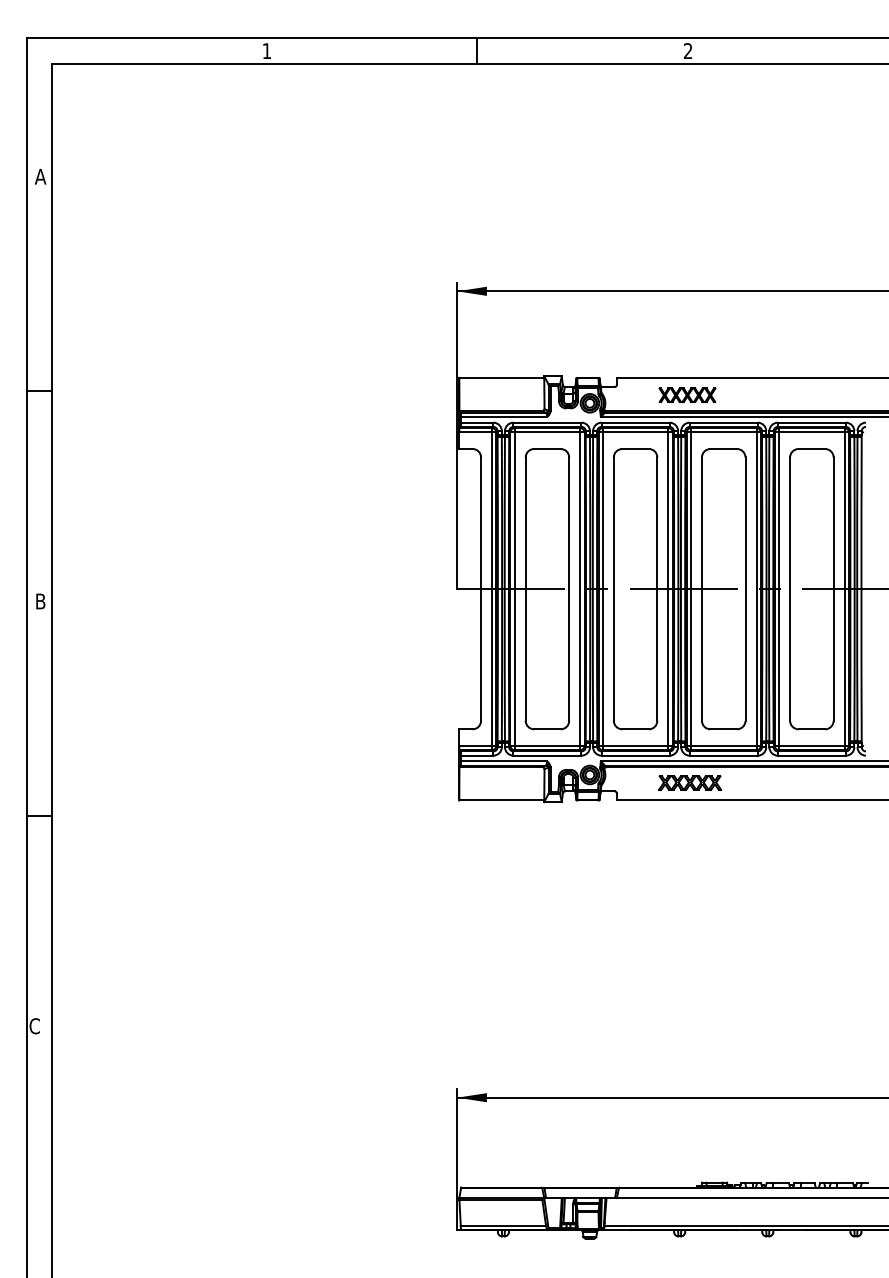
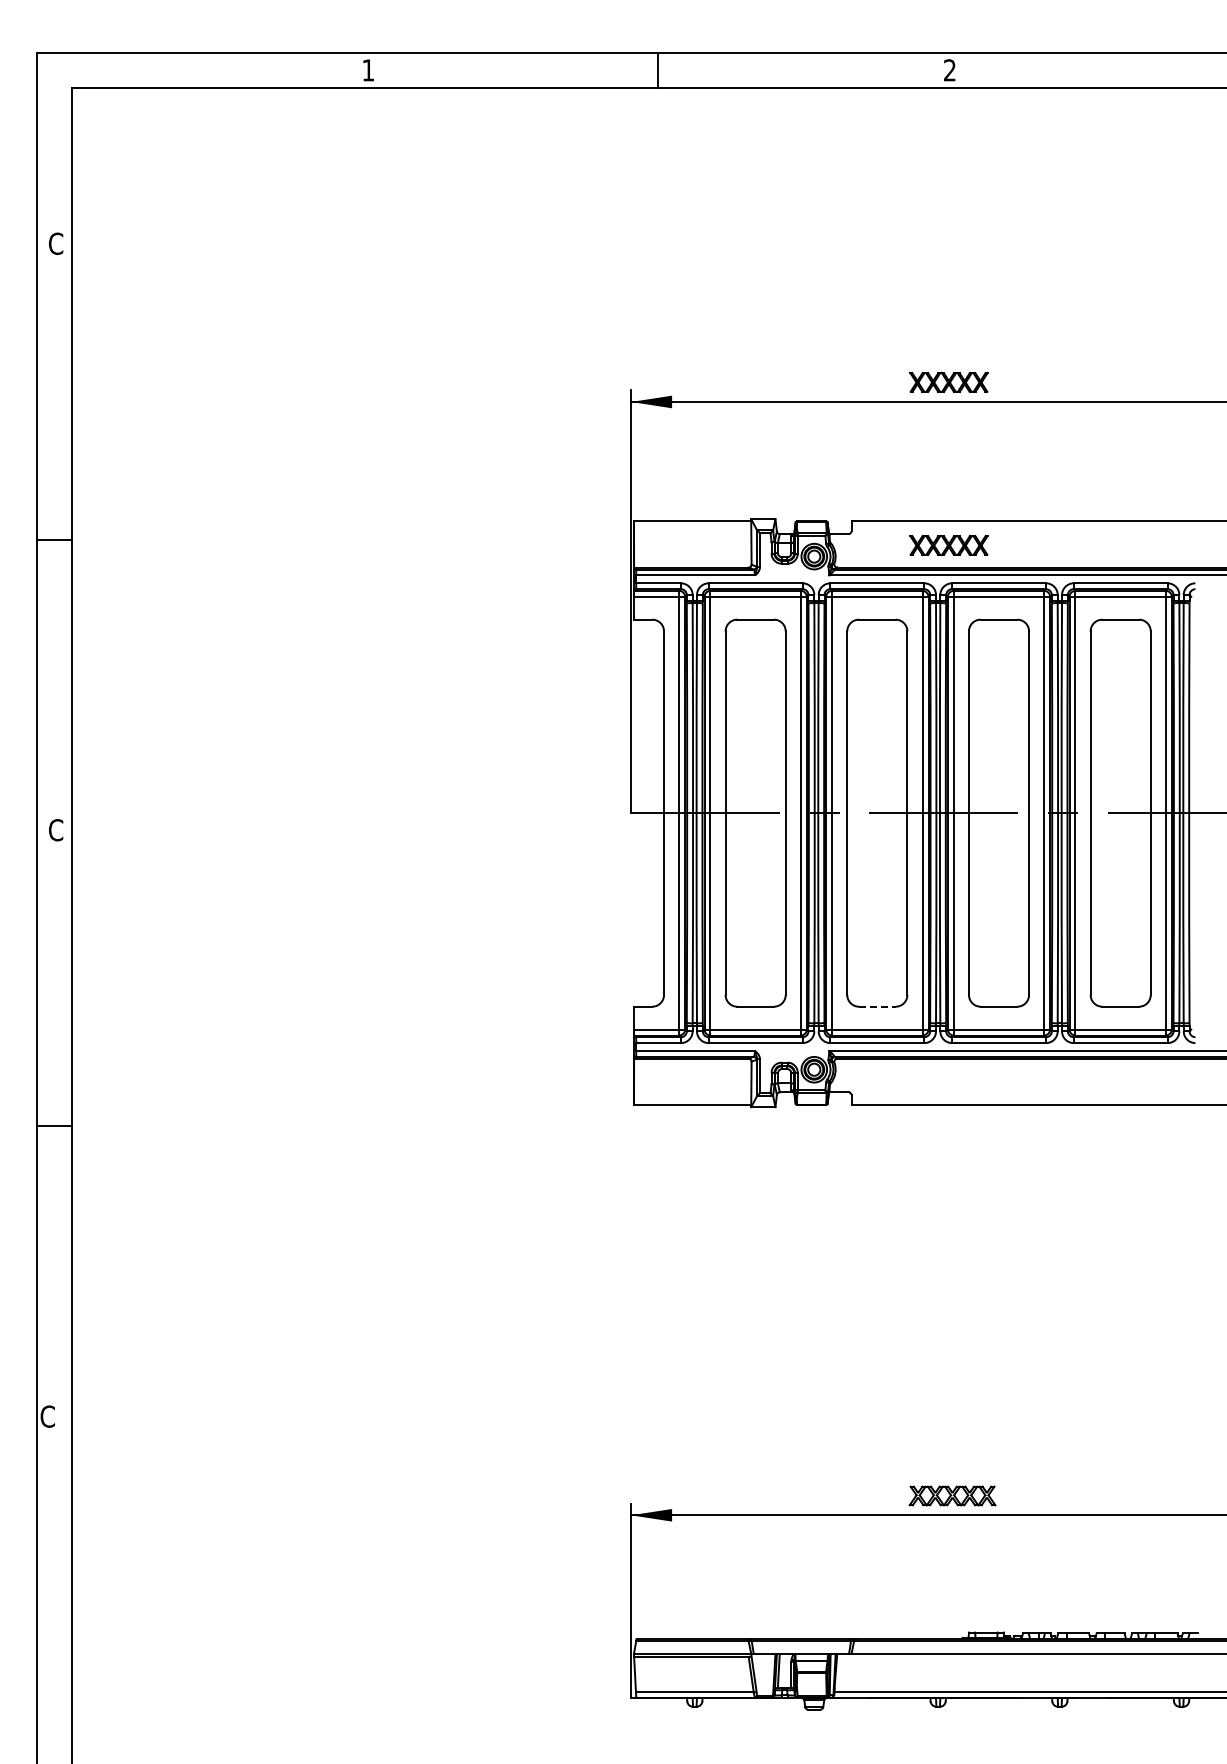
text: (40, 176) -> (55, 243), A -> C
part: (687, 277) -> (948, 382), added
text: (41, 601) -> (56, 830), B -> C
line: (635, 729) -> (877, 1006), solid -> dashed
part: (690, 782) -> (952, 1495), moved

